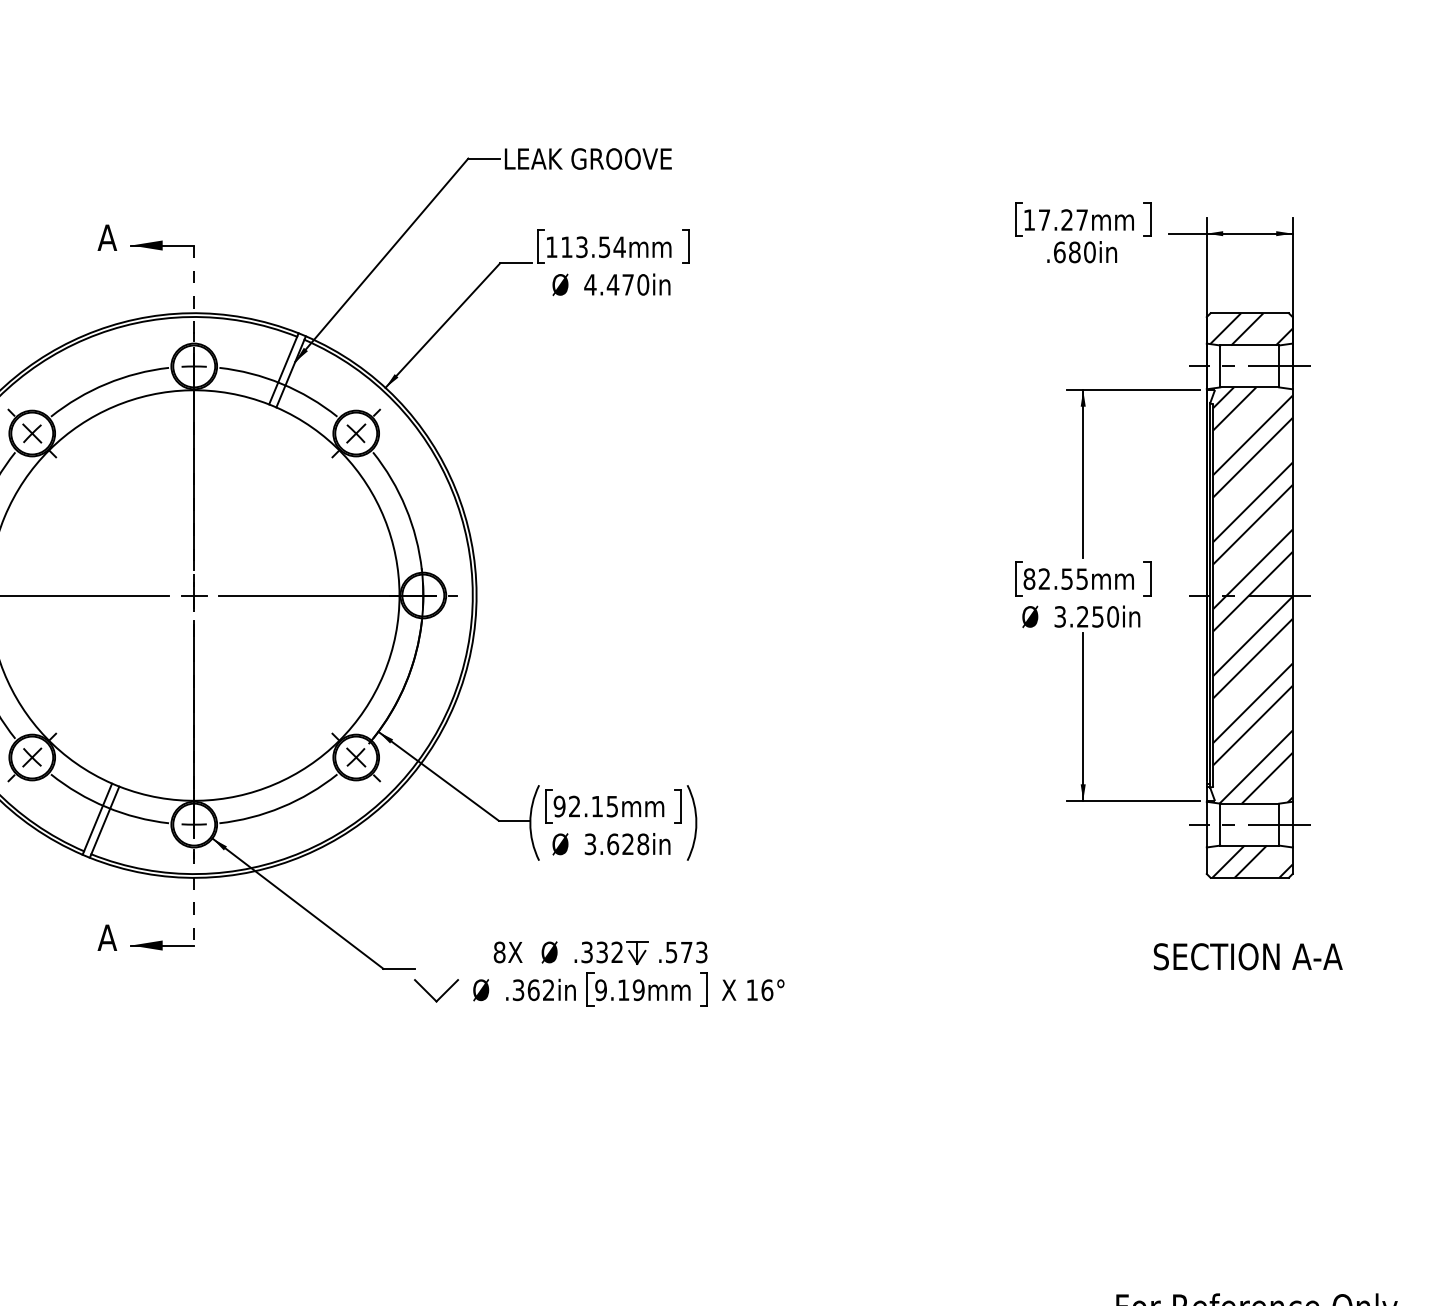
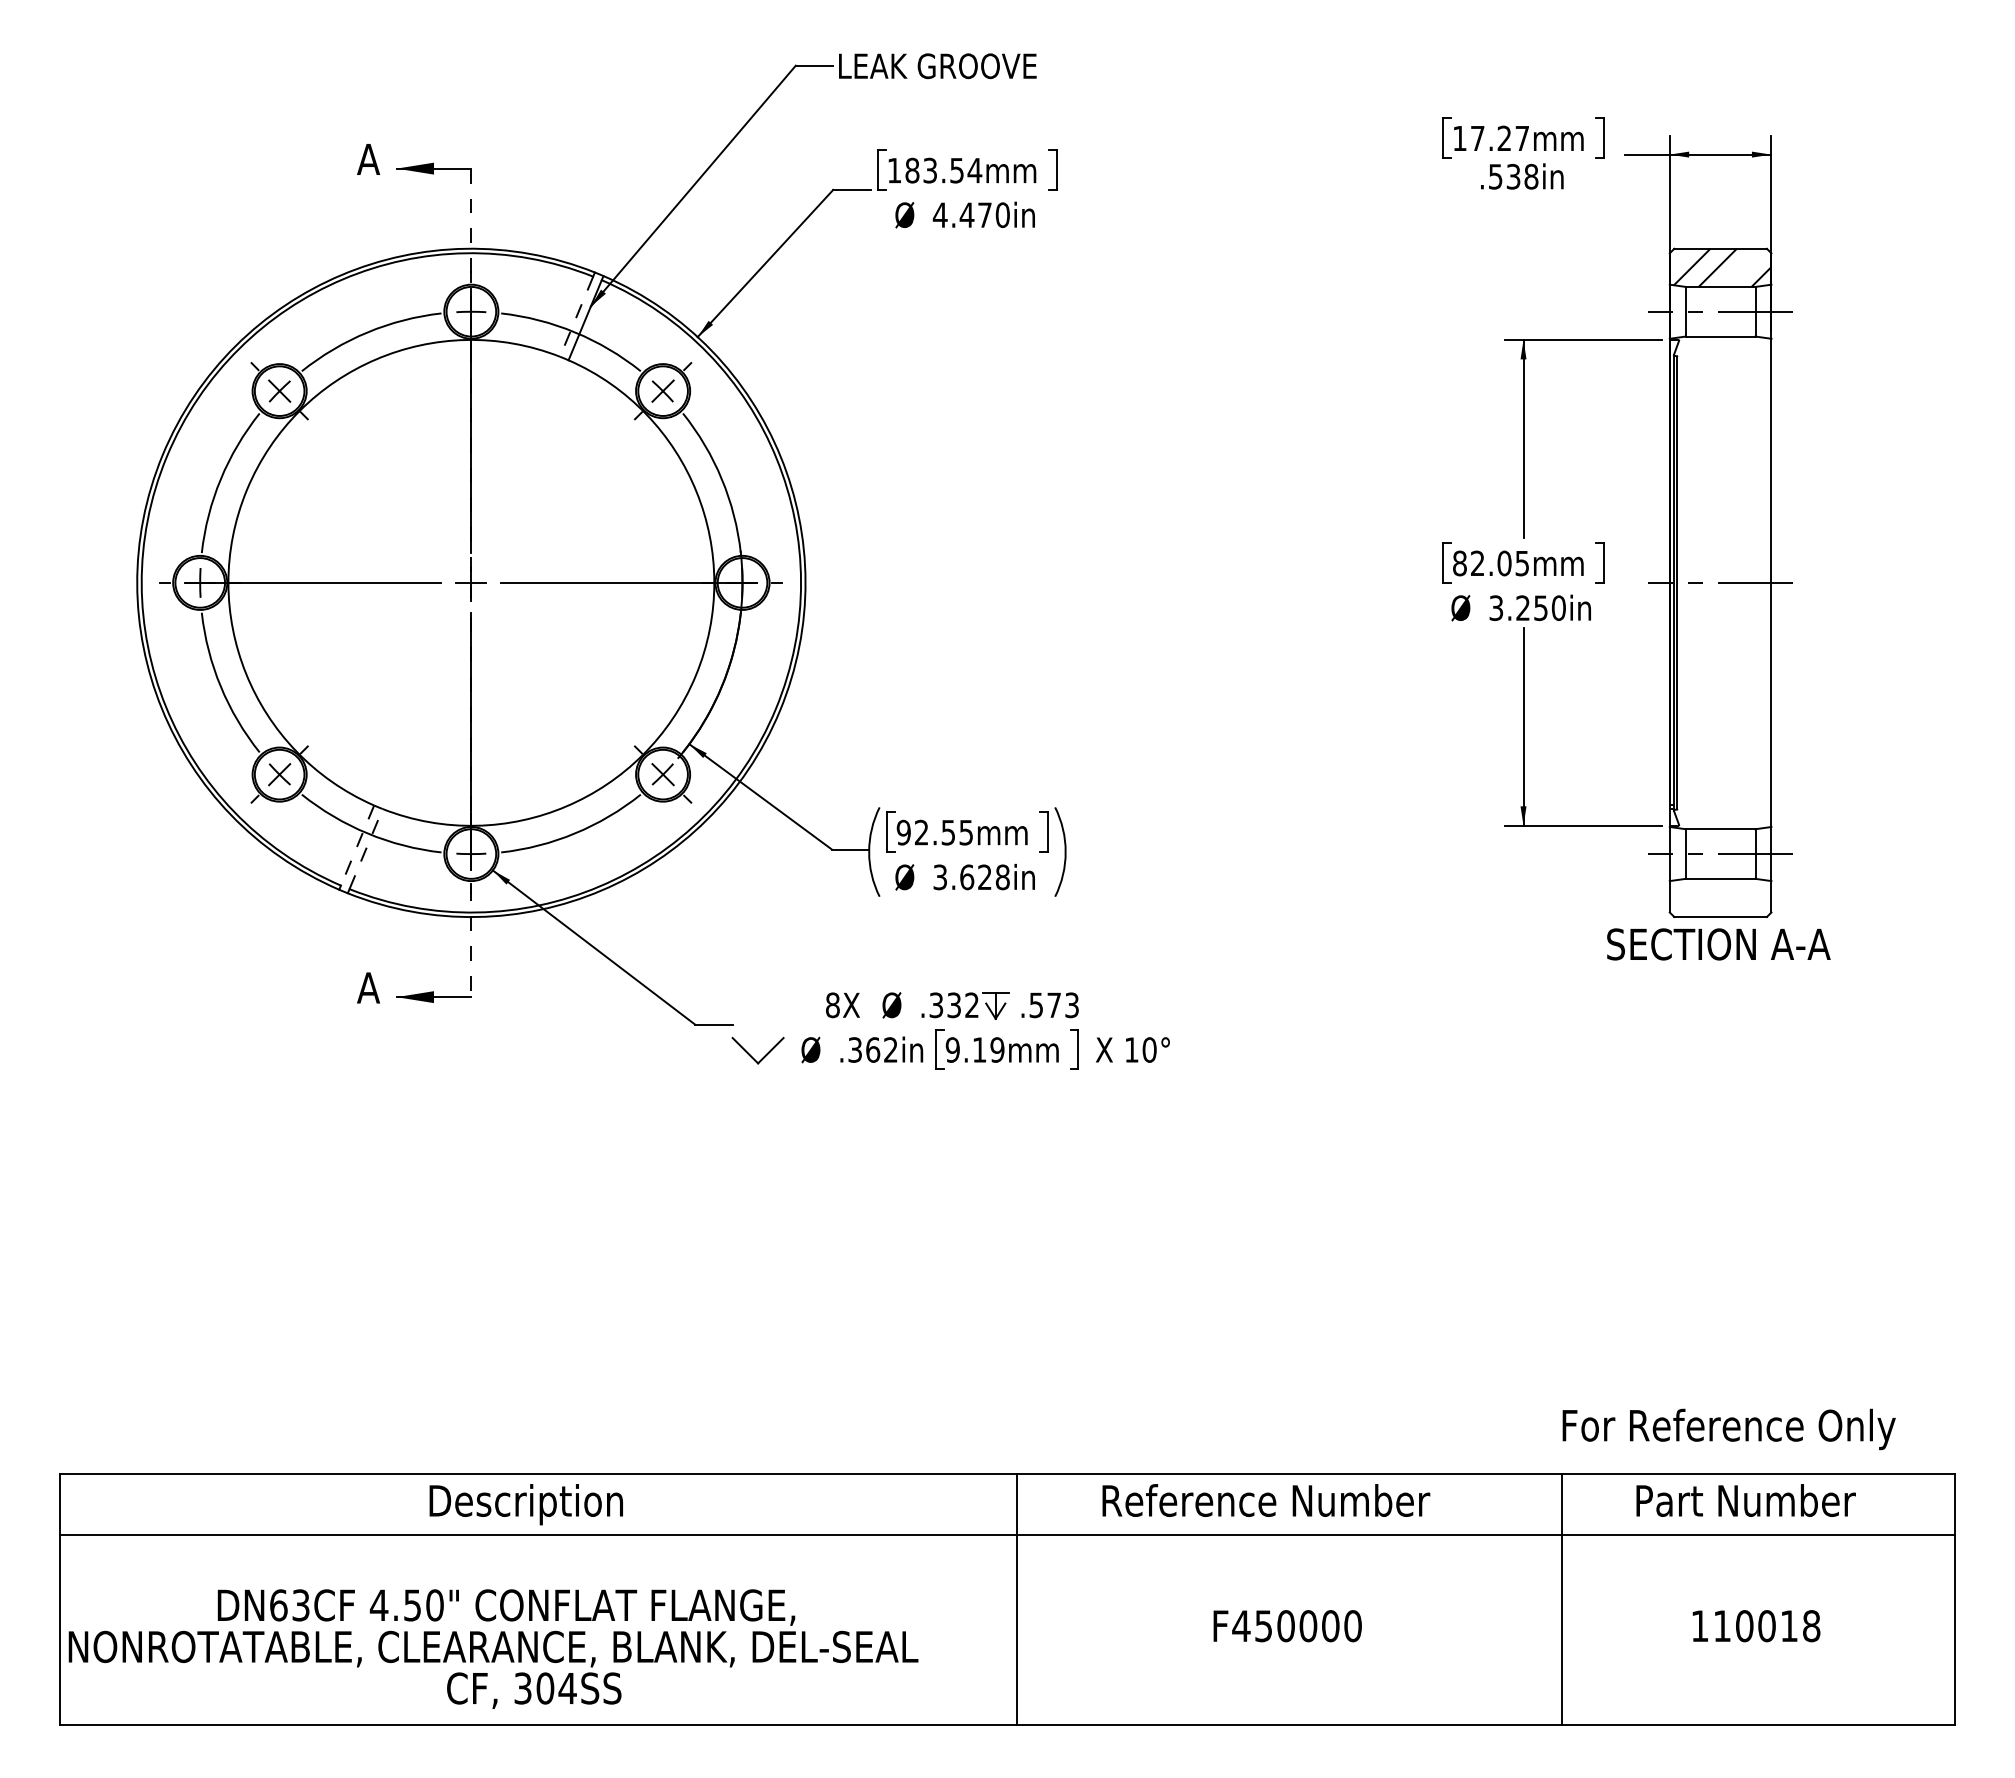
text: (566, 247) -> (912, 170), 113.54mm -> 183.54mm
text: (1074, 252) -> (1513, 176), .680in -> .538in
line: (283, 371) -> (576, 317), solid -> dashed
text: (1067, 579) -> (1504, 563), 82.55mm -> 82.05mm
hatch: (1253, 595) -> (1724, 582), removed
text: (596, 806) -> (947, 832), 92.15mm -> 92.55mm
line: (98, 818) -> (357, 846), solid -> dashed
line: (105, 819) -> (366, 848), solid -> dashed
hatch: (1252, 861) -> (1723, 897), removed
text: (1247, 956) -> (1718, 944), moved
text: (767, 989) -> (1149, 1049), 16° -> 10°

